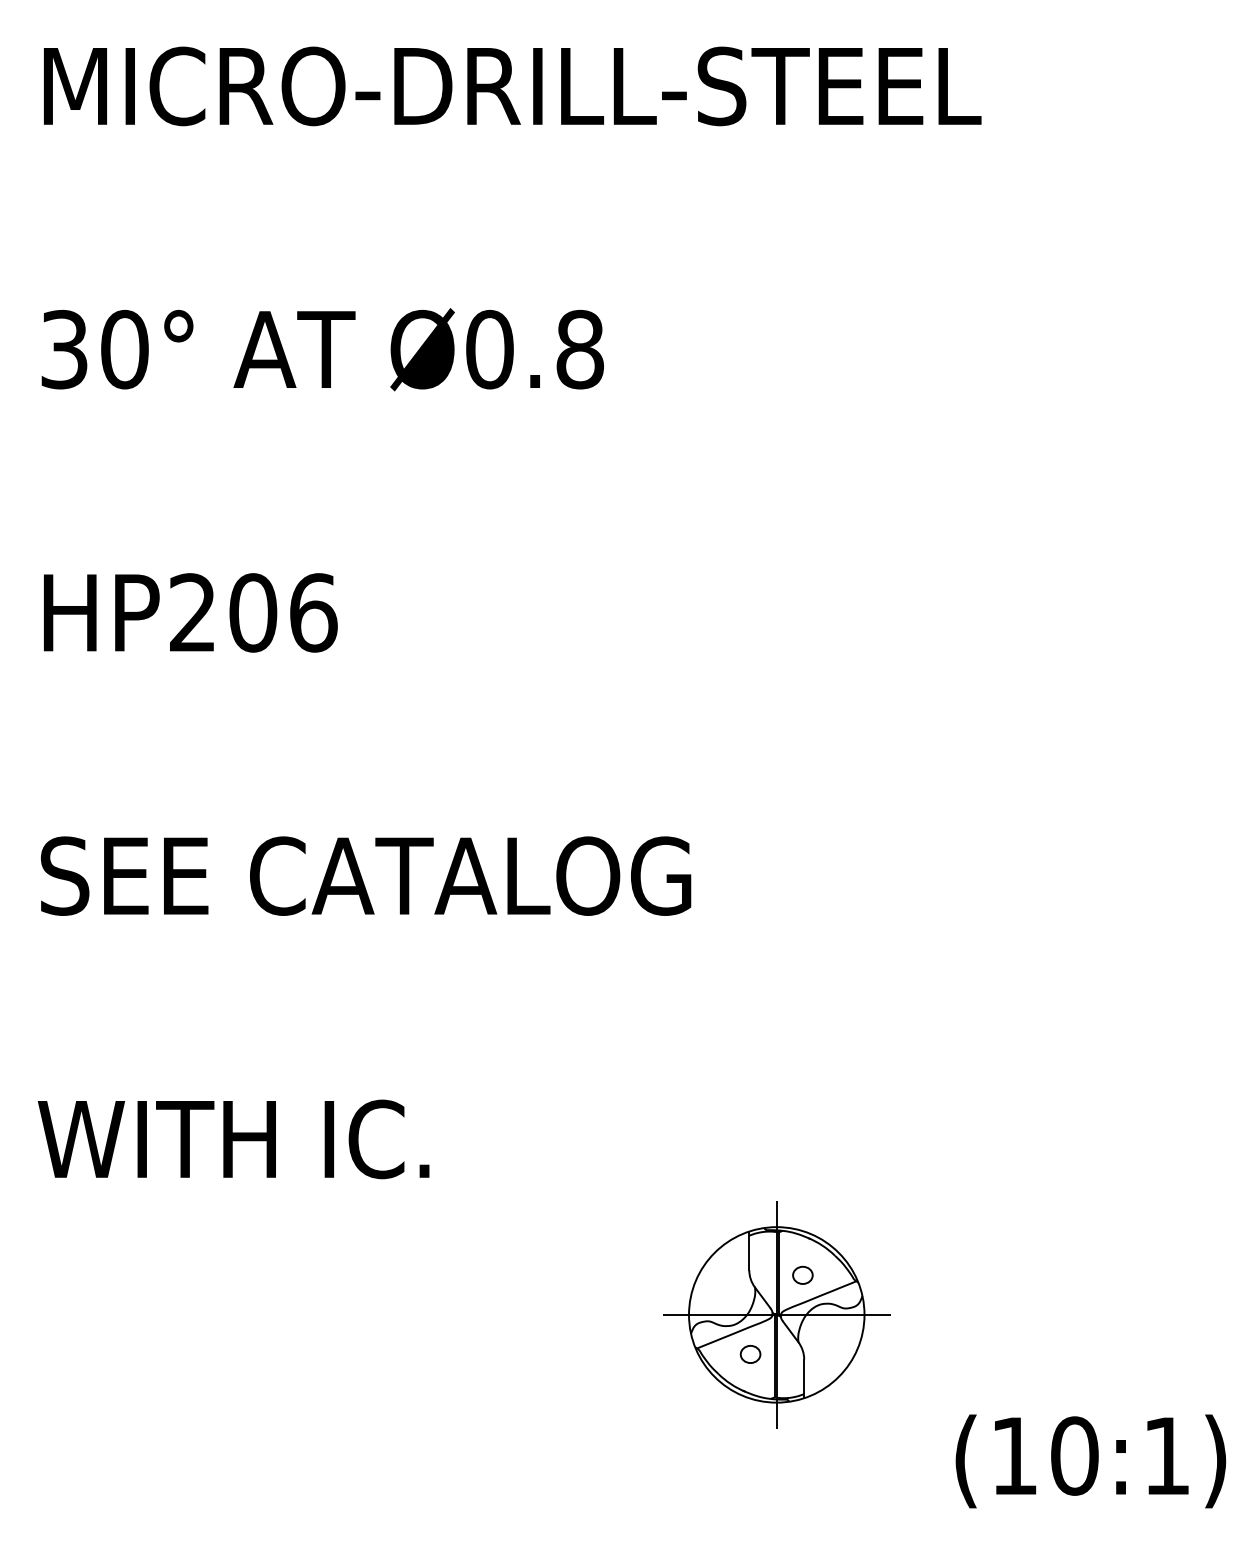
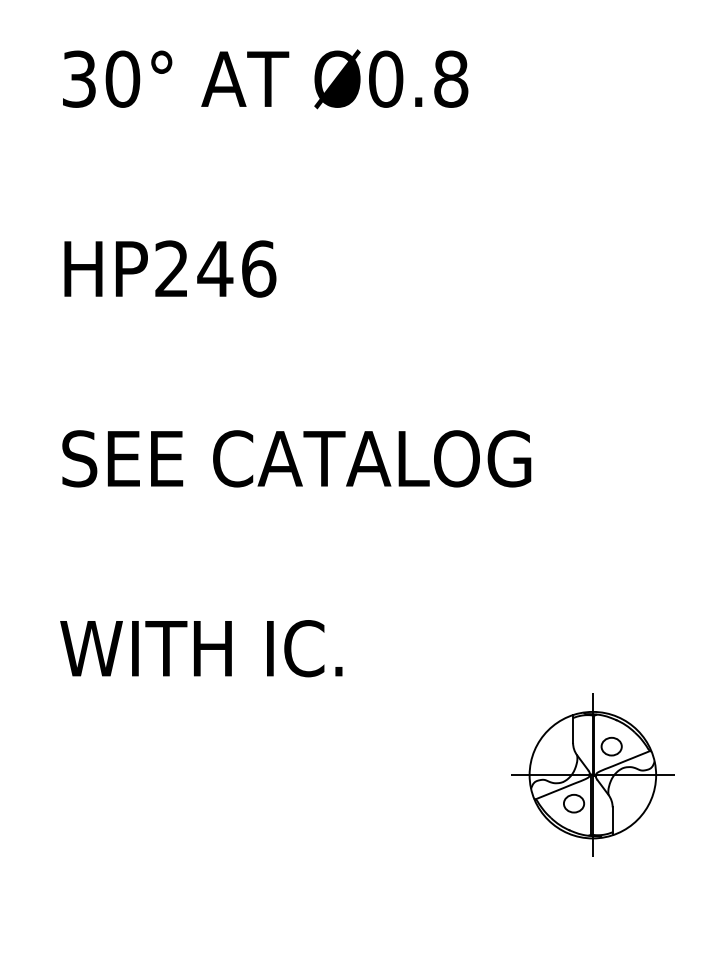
text: (253, 612) -> (215, 268), HP206 -> HP246
part: (802, 1275) -> (611, 746), size x1.43
part: (750, 1354) -> (573, 803), size x1.43

